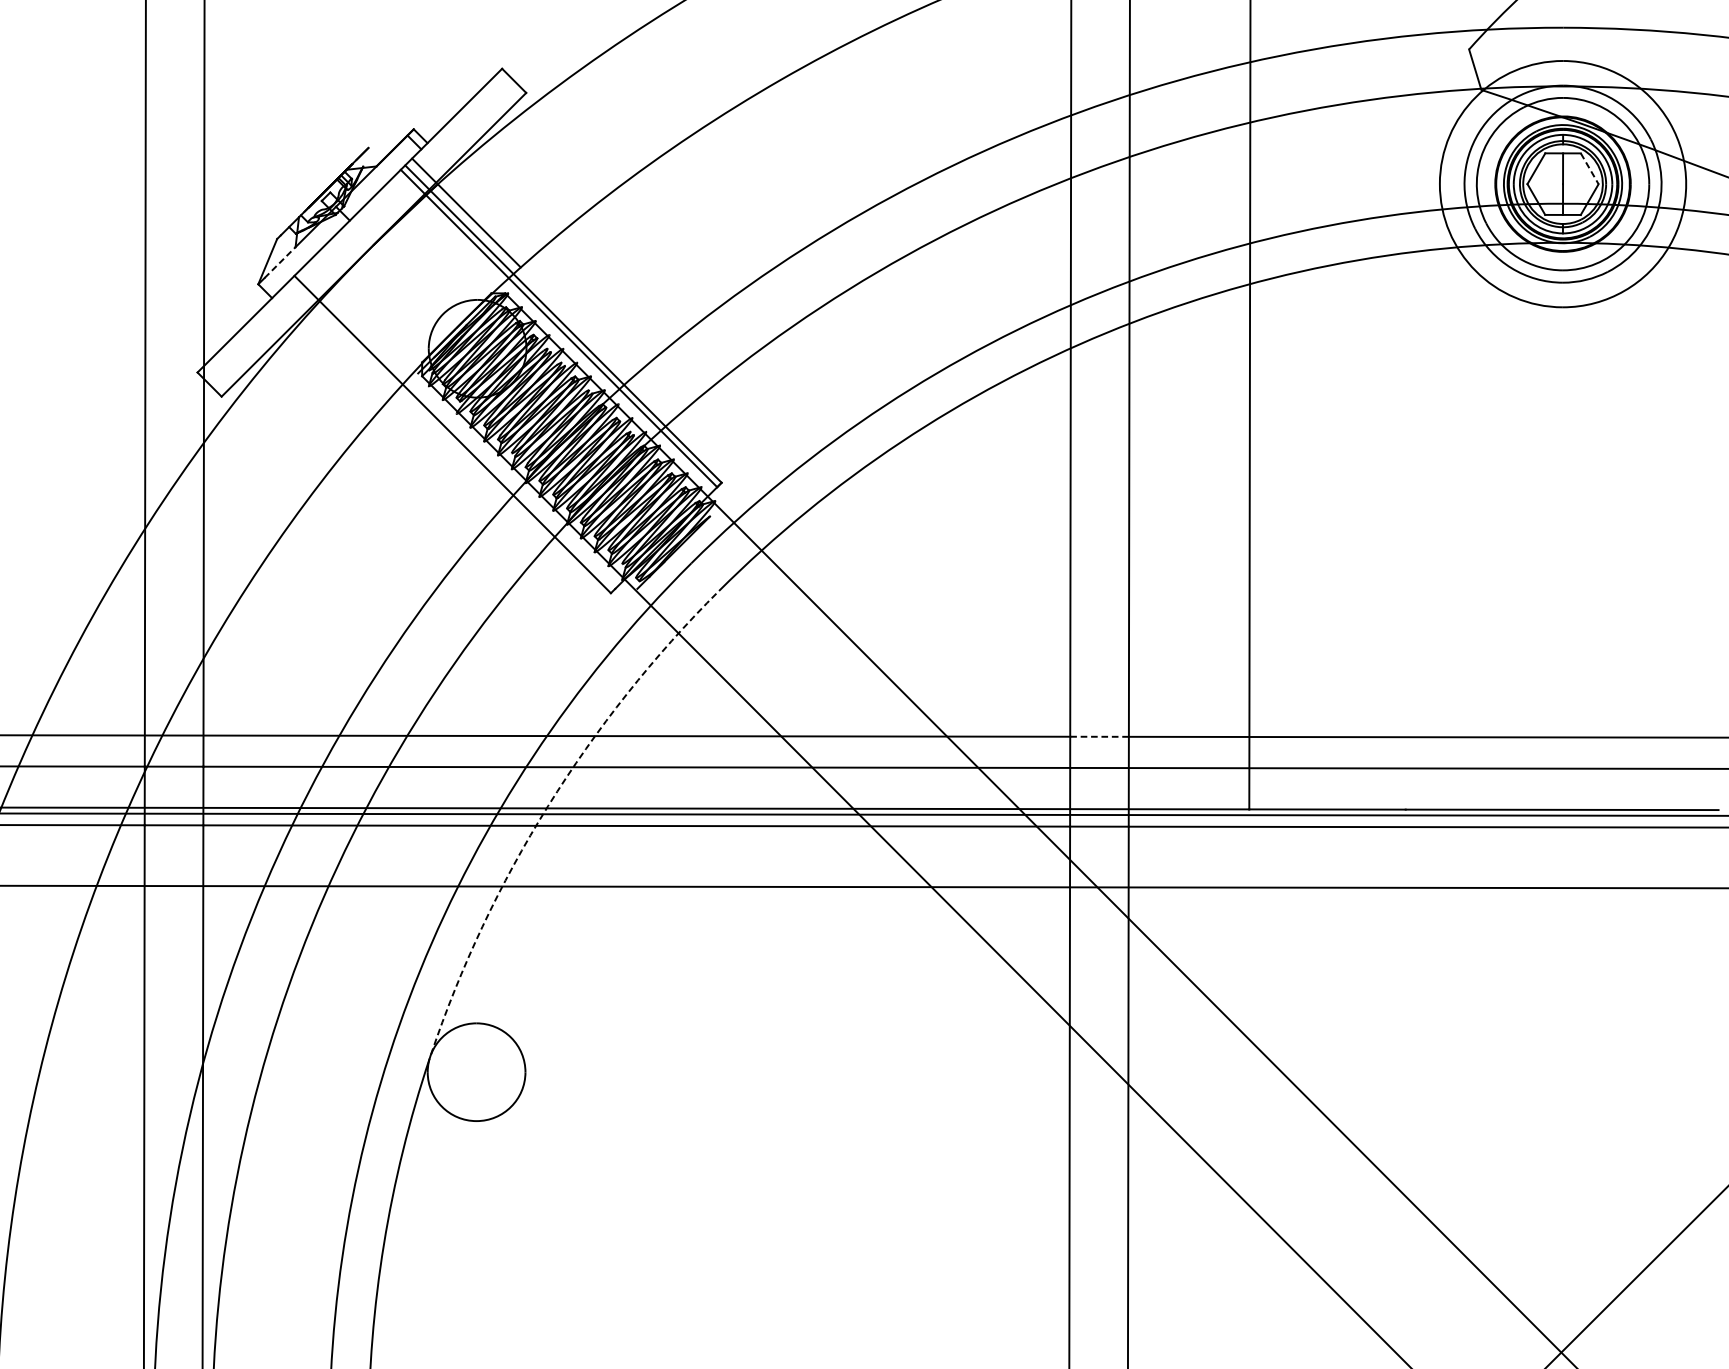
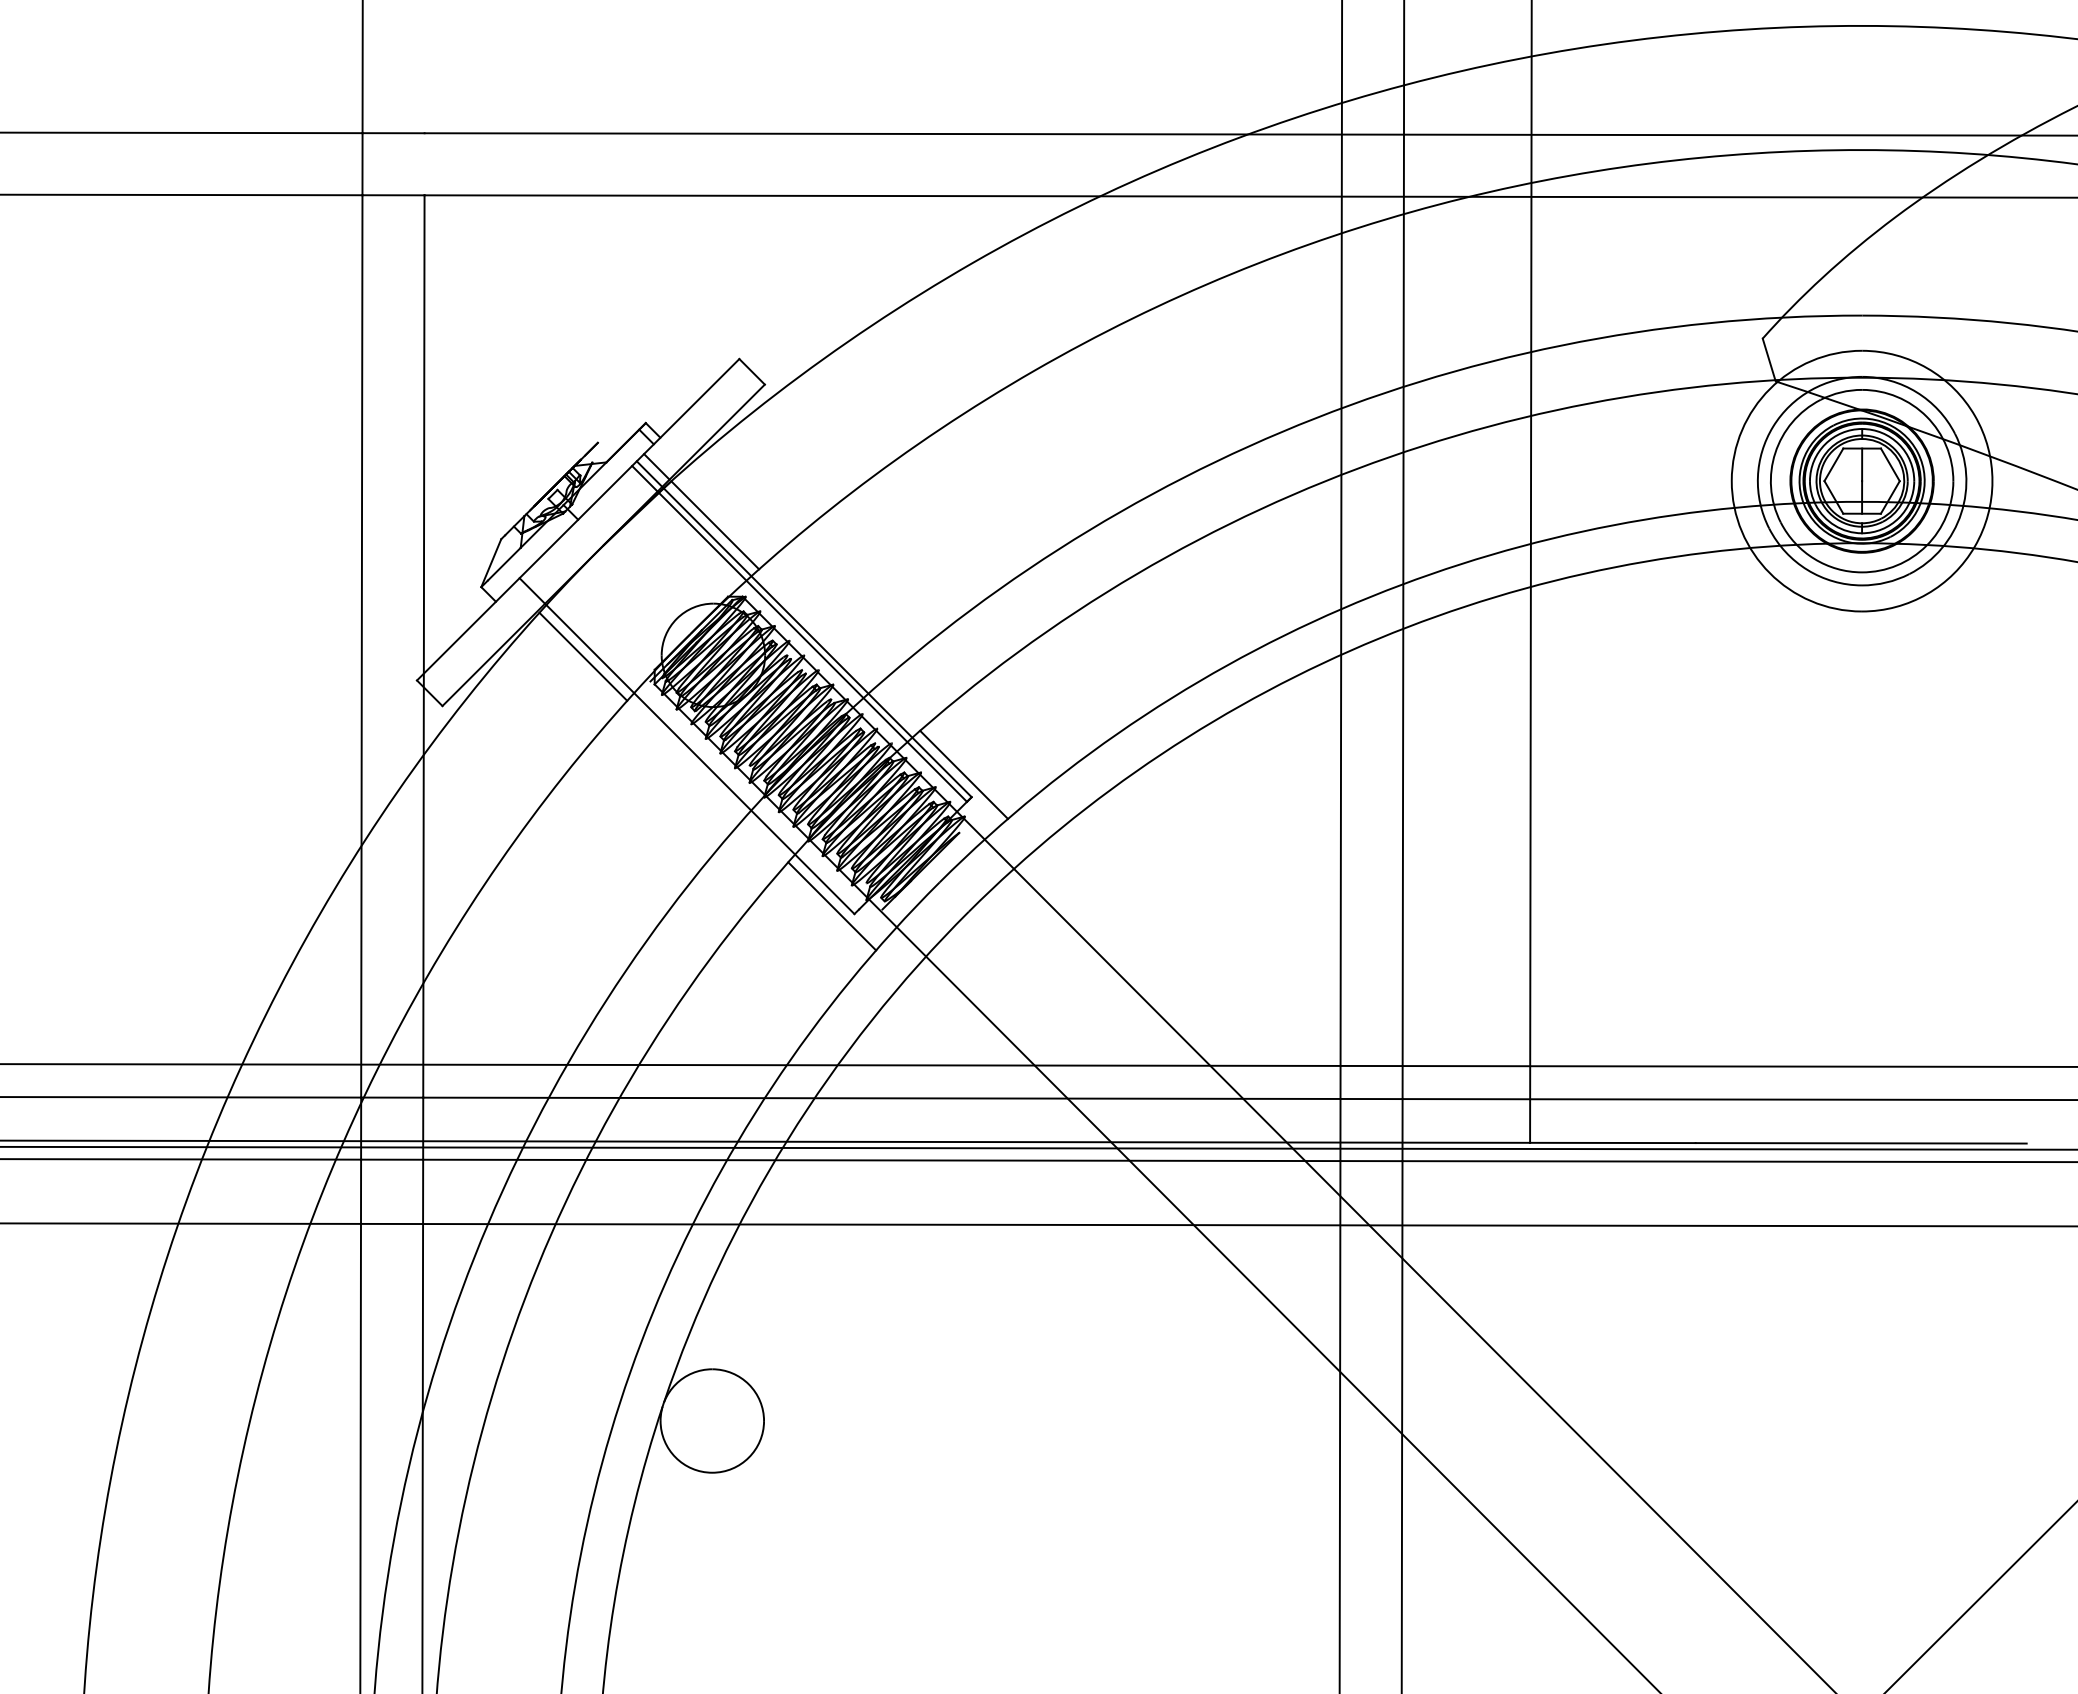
line: (1589, 168) -> (1890, 464), dashed -> solid
line: (280, 261) -> (504, 563), dashed -> solid
line: (354, 349) -> (583, 656), added
line: (714, 461) -> (964, 774), added
line: (590, 586) -> (832, 906), added
line: (1100, 737) -> (1372, 1066), dashed -> solid
arc: (548, 806) -> (788, 1139), dashed -> solid

